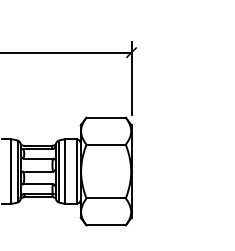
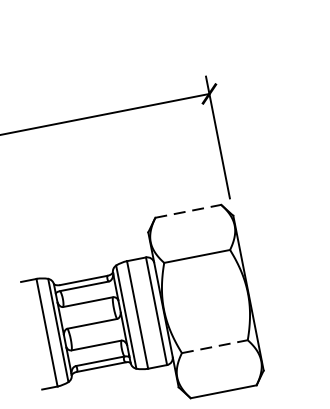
line: (106, 117) -> (188, 210), solid -> dashed
line: (106, 198) -> (215, 346), solid -> dashed

